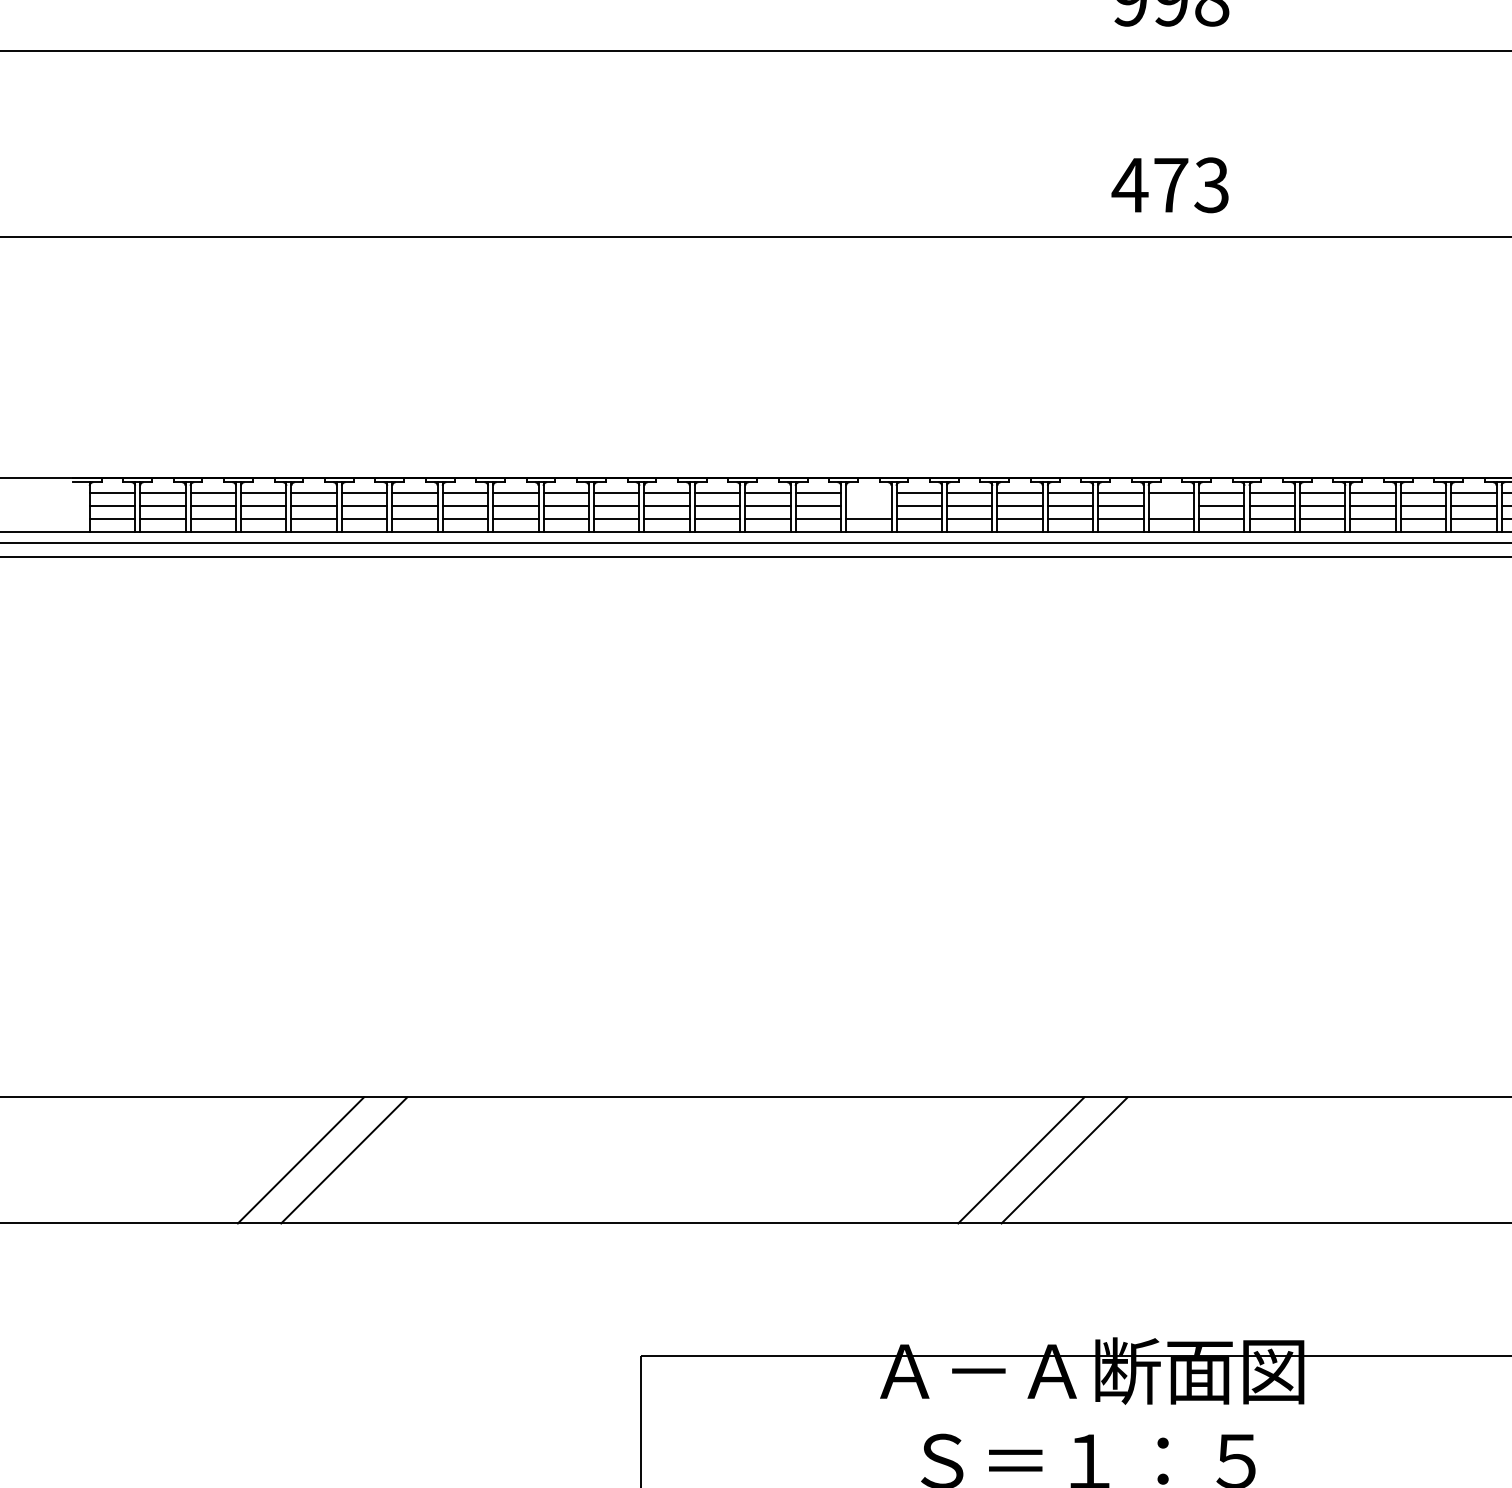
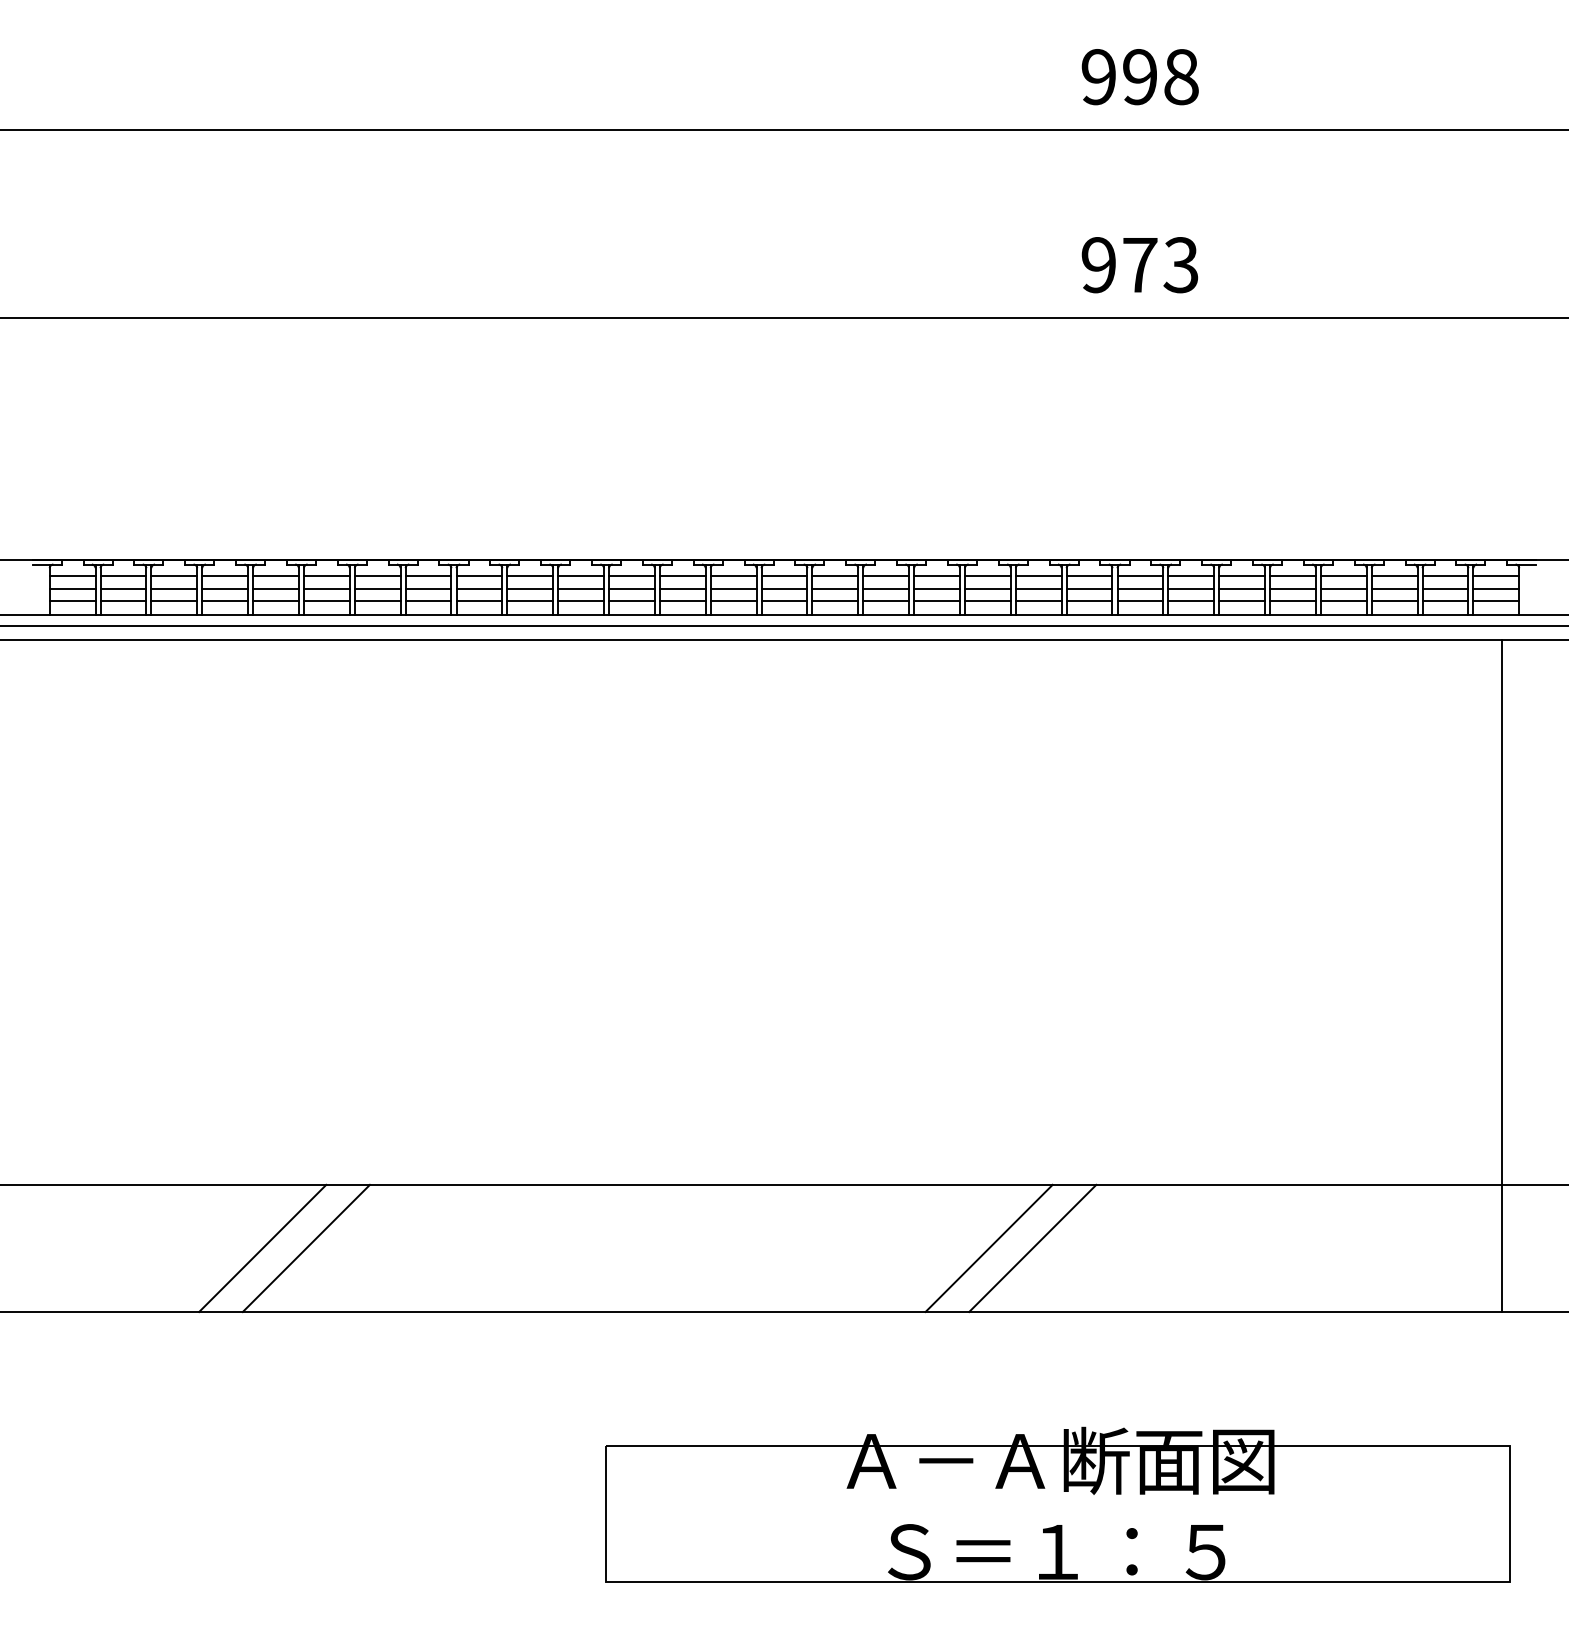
text: (1129, 185) -> (1098, 265), 473 -> 973
line: (868, 493) -> (835, 575), added
line: (868, 505) -> (835, 588), added
line: (1171, 505) -> (1140, 588), added

